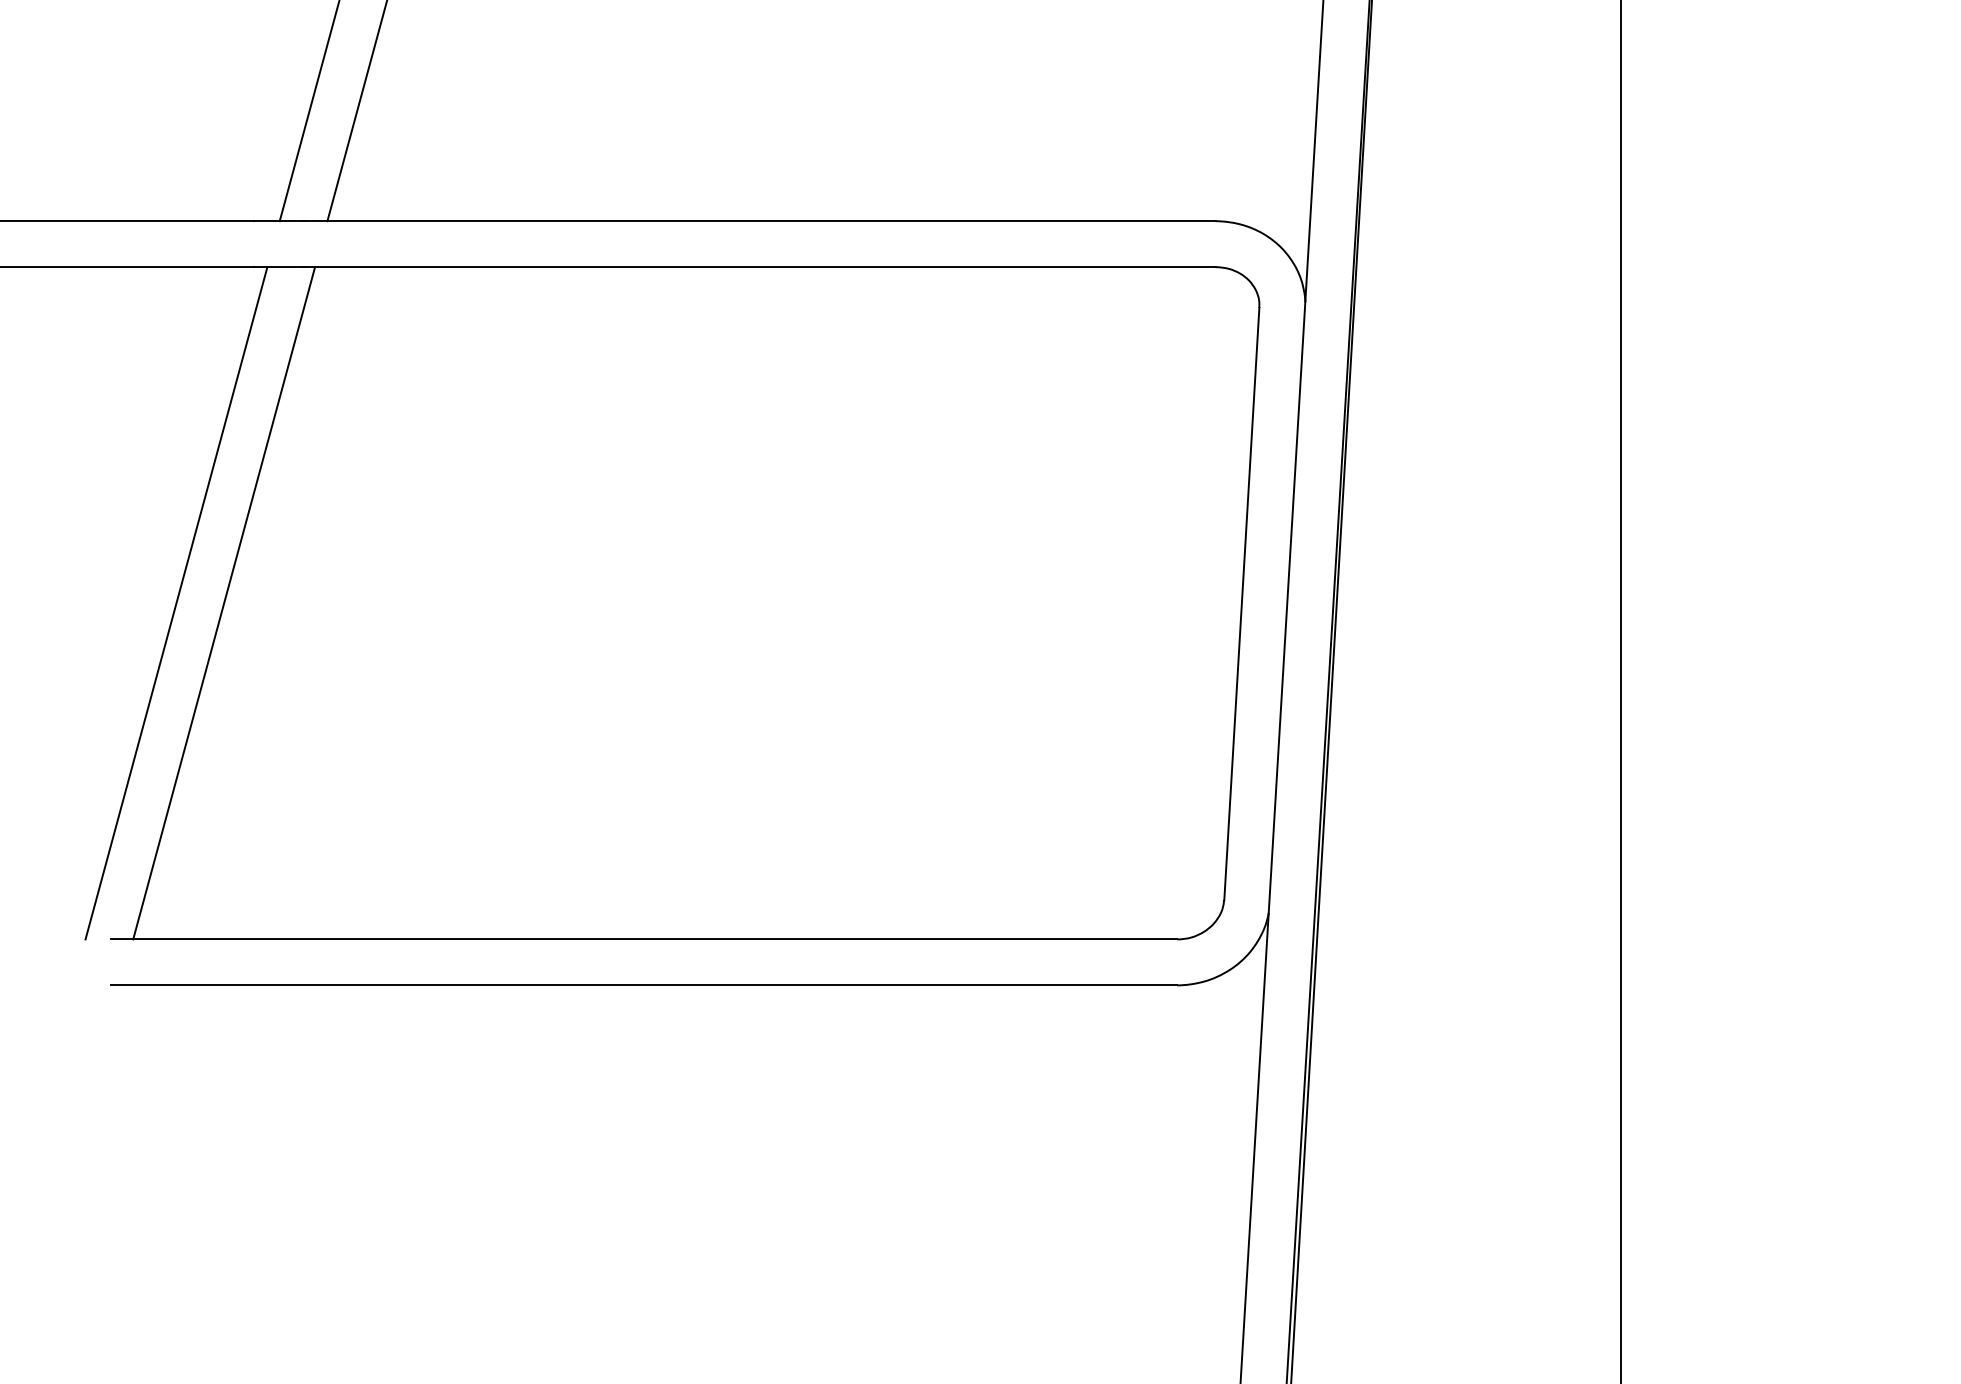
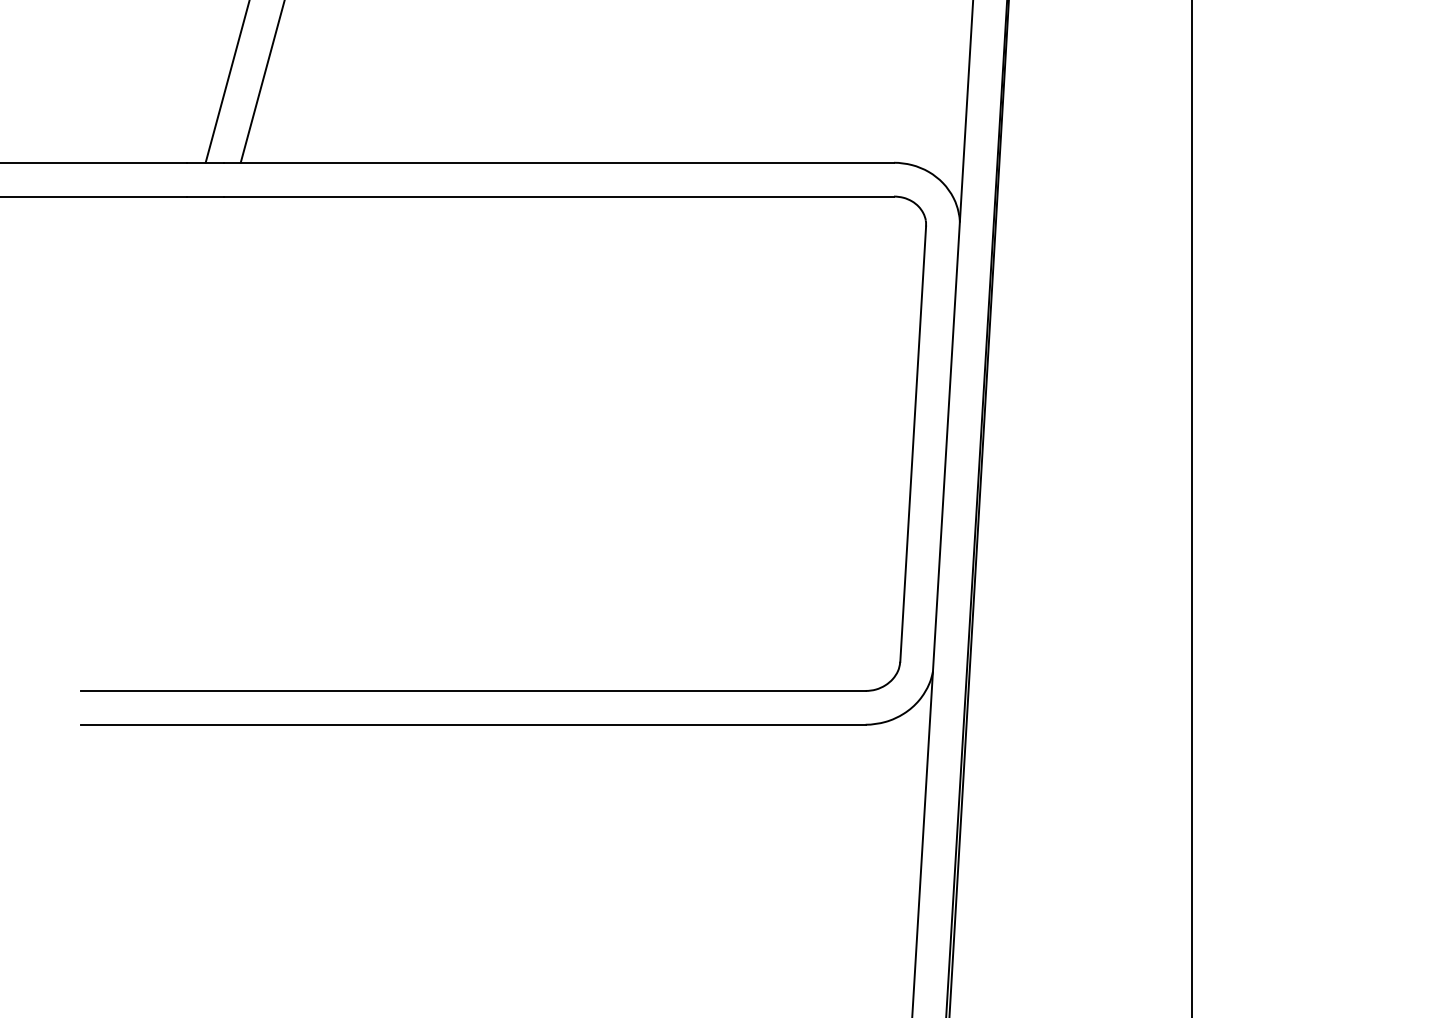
line: (176, 603) -> (129, 443), removed
line: (224, 603) -> (165, 443), removed

